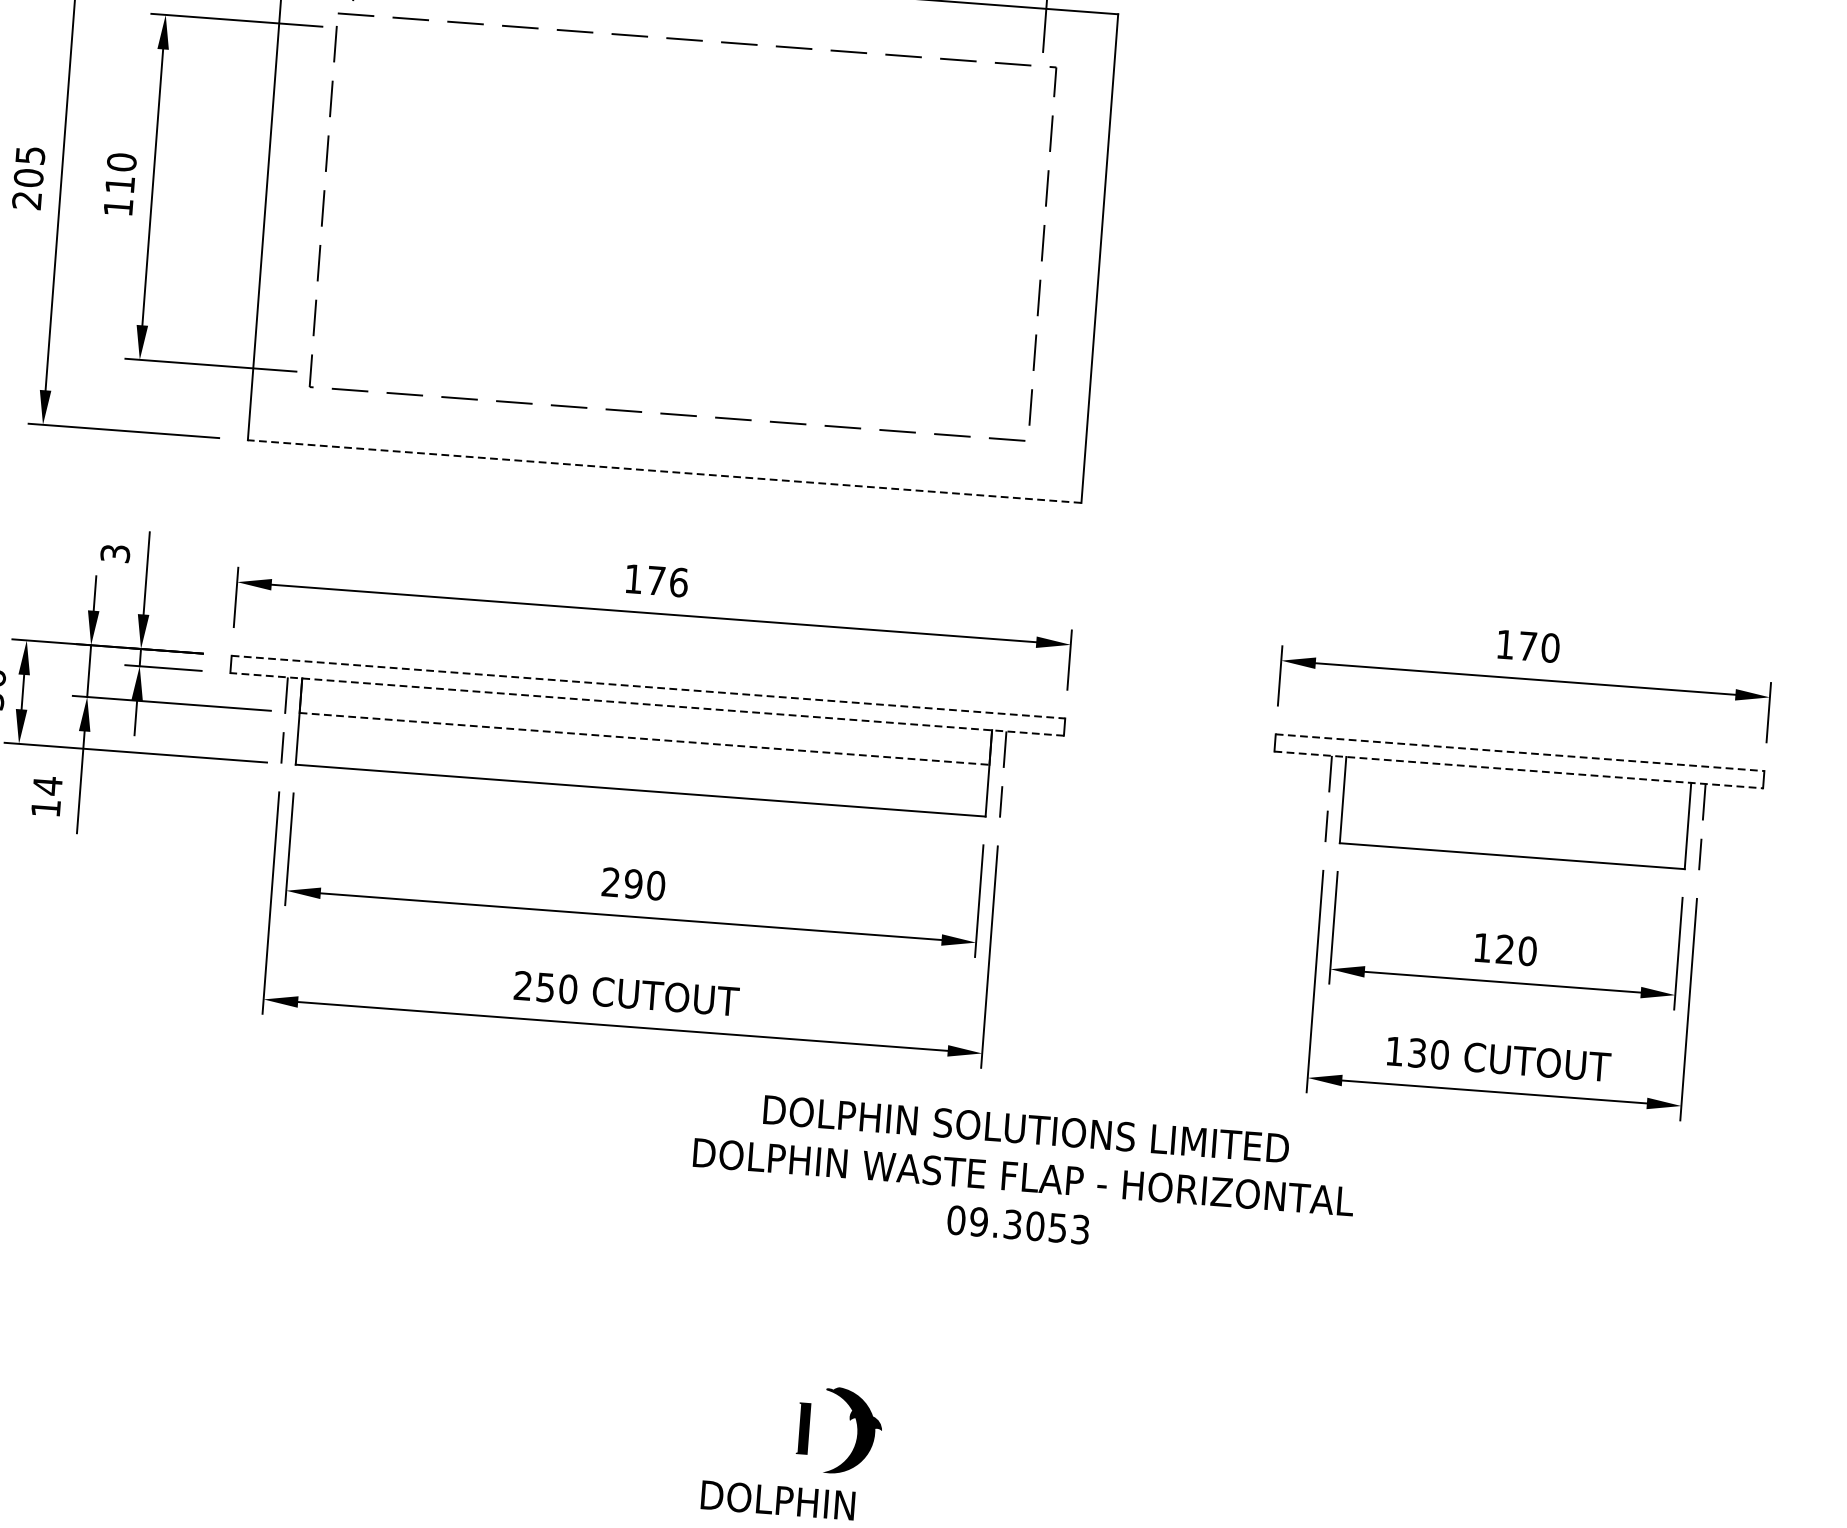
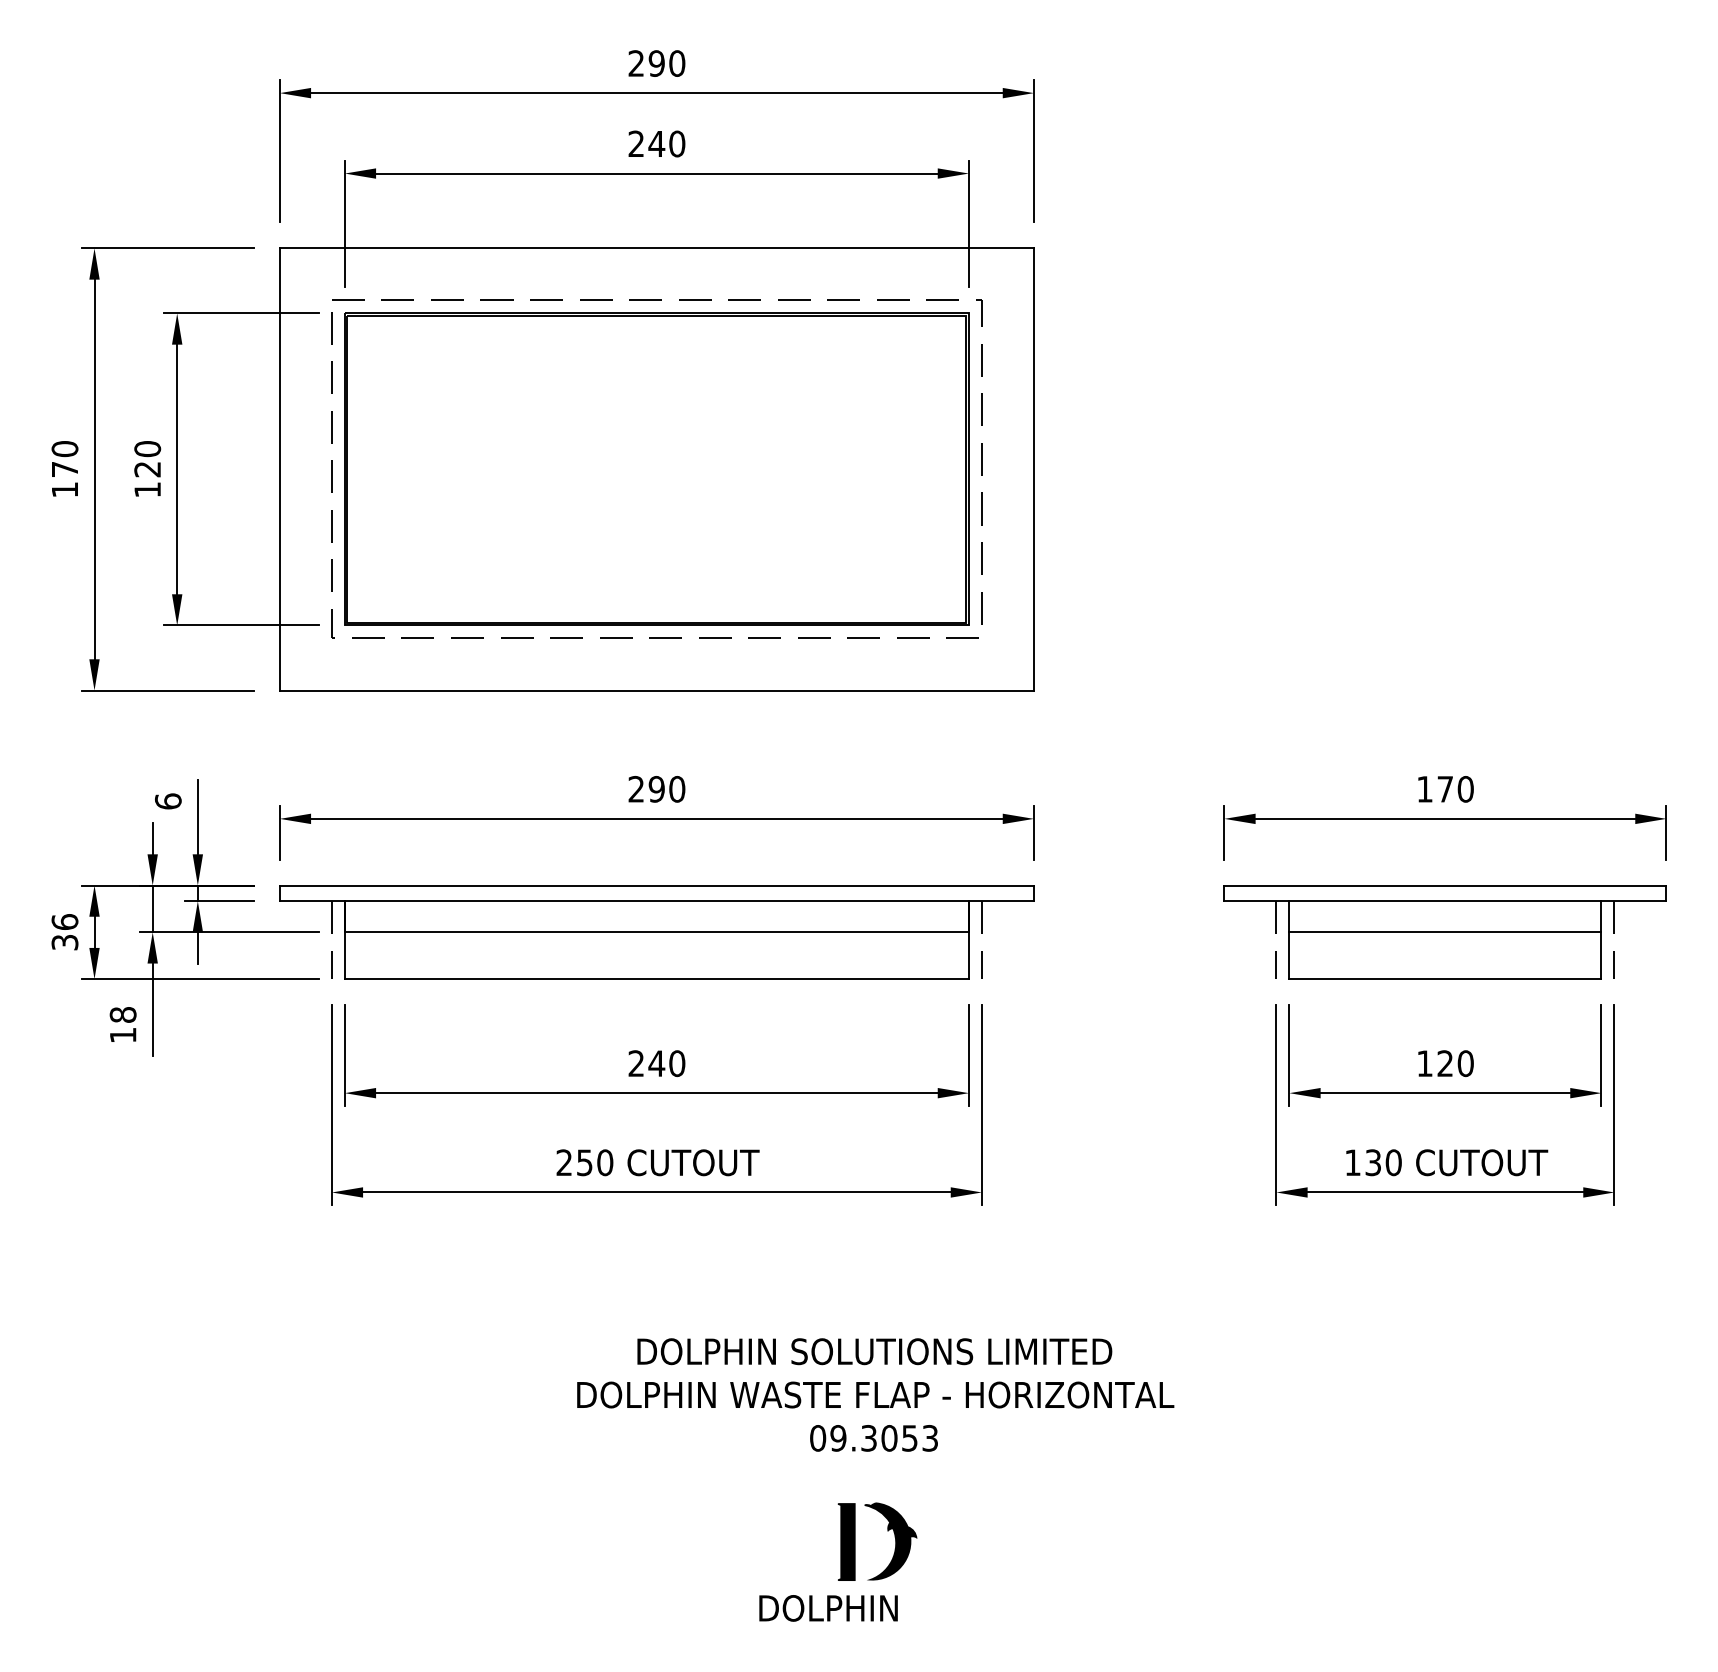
text: (28, 178) -> (64, 469), 205 -> 170
text: (119, 184) -> (147, 469), 110 -> 120
part: (682, 226) -> (656, 468), added
line: (664, 471) -> (656, 690), dashed -> solid
text: (114, 553) -> (167, 801), 3 -> 6
text: (656, 579) -> (656, 788), 176 -> 290
line: (649, 687) -> (657, 885), dashed -> solid
line: (646, 704) -> (656, 901), dashed -> solid
line: (645, 739) -> (657, 932), dashed -> solid
line: (1520, 752) -> (1445, 885), dashed -> solid
line: (1518, 770) -> (1445, 901), dashed -> solid
text: (47, 785) -> (122, 1014), 14 -> 18
line: (1516, 804) -> (1445, 932), added
text: (633, 883) -> (656, 1063), 290 -> 240
text: (1023, 1176) -> (875, 1394), moved
part: (803, 1428) -> (846, 1541), size x1.67

